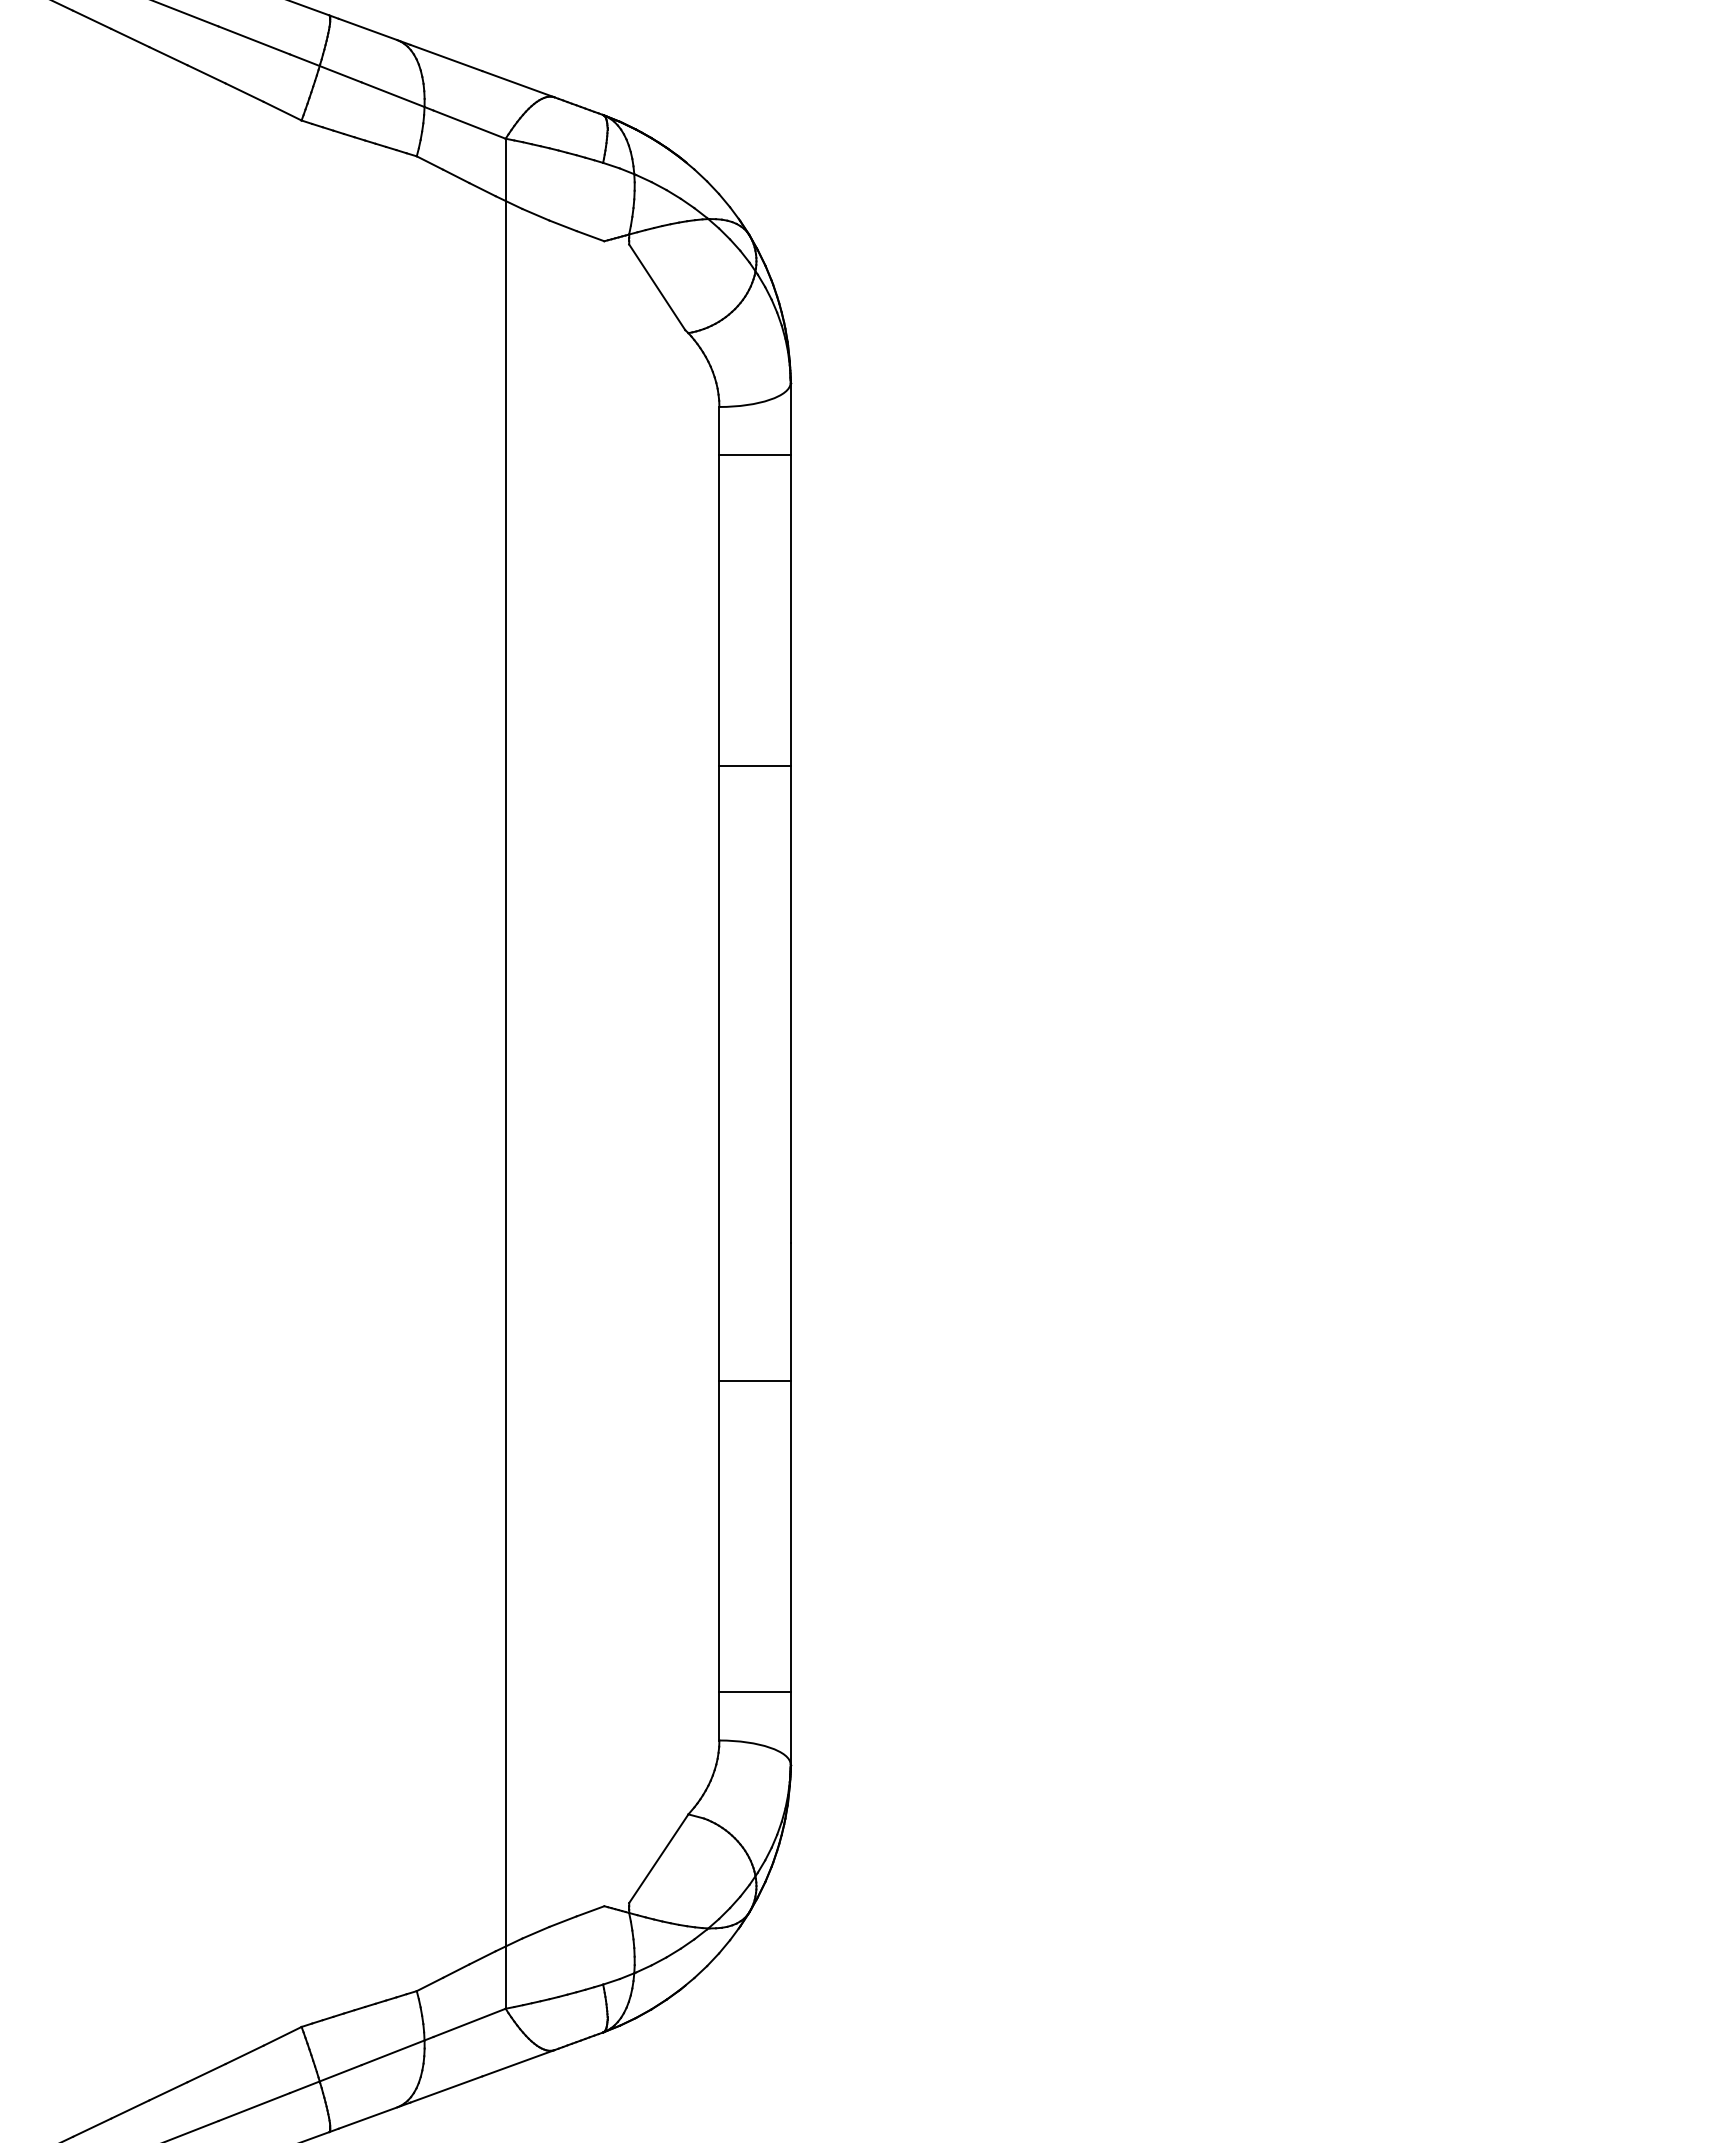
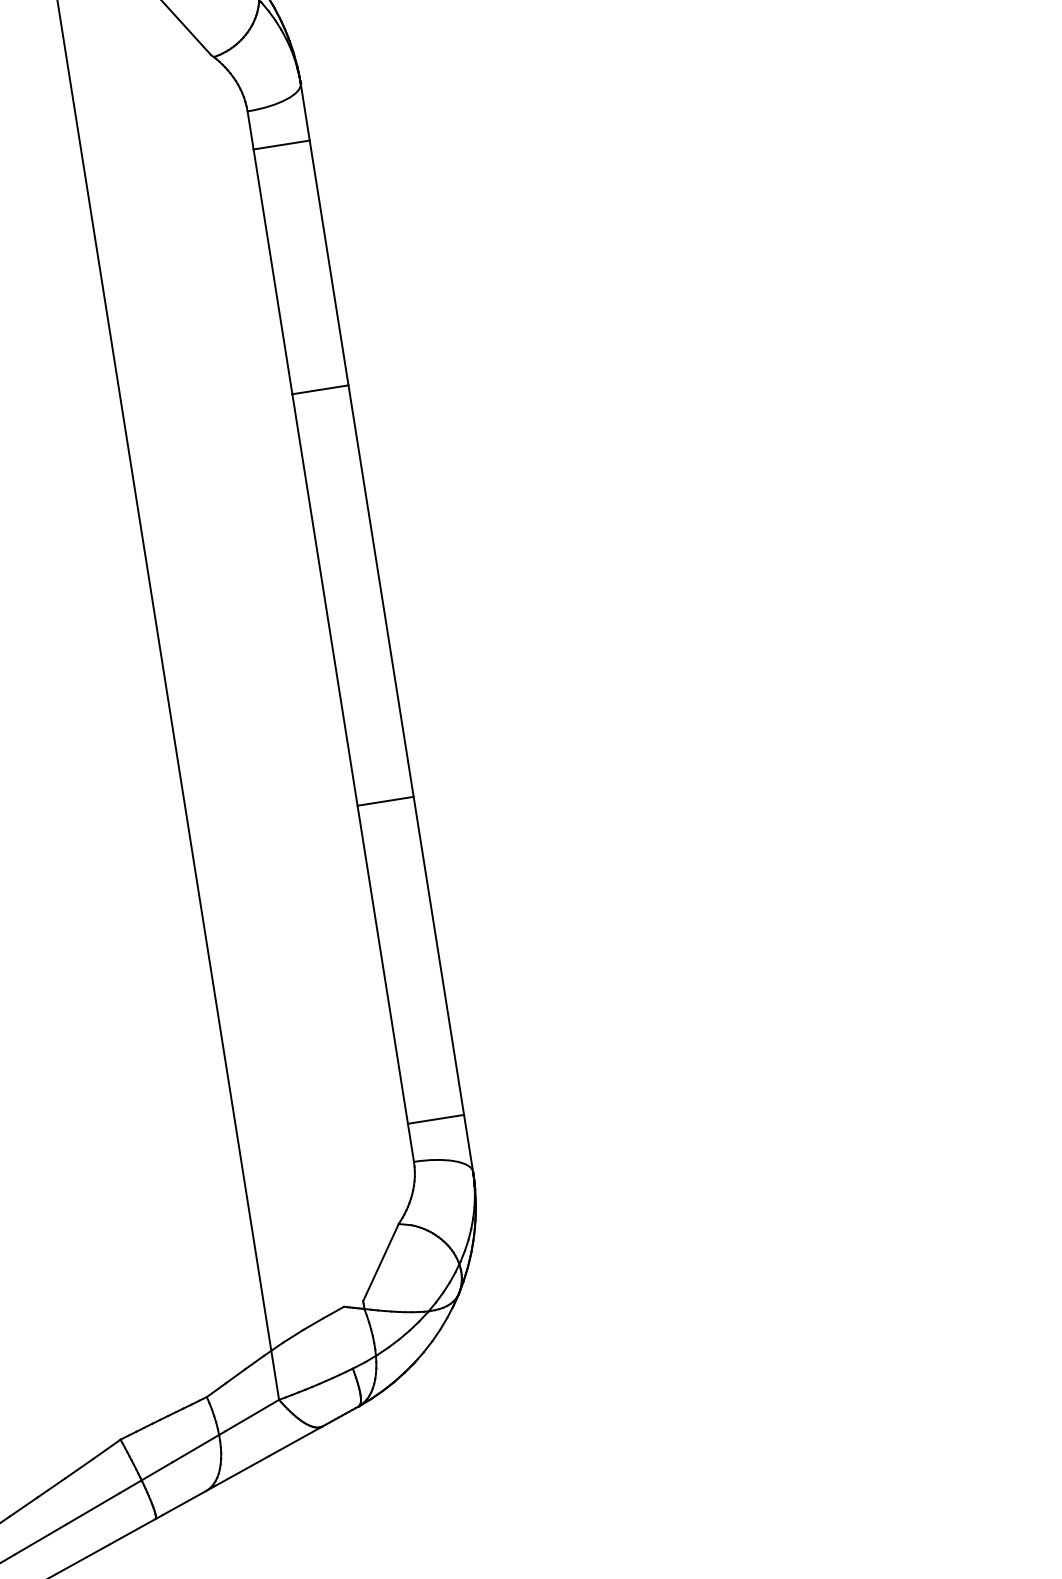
line: (754, 1381) -> (385, 801), moved

